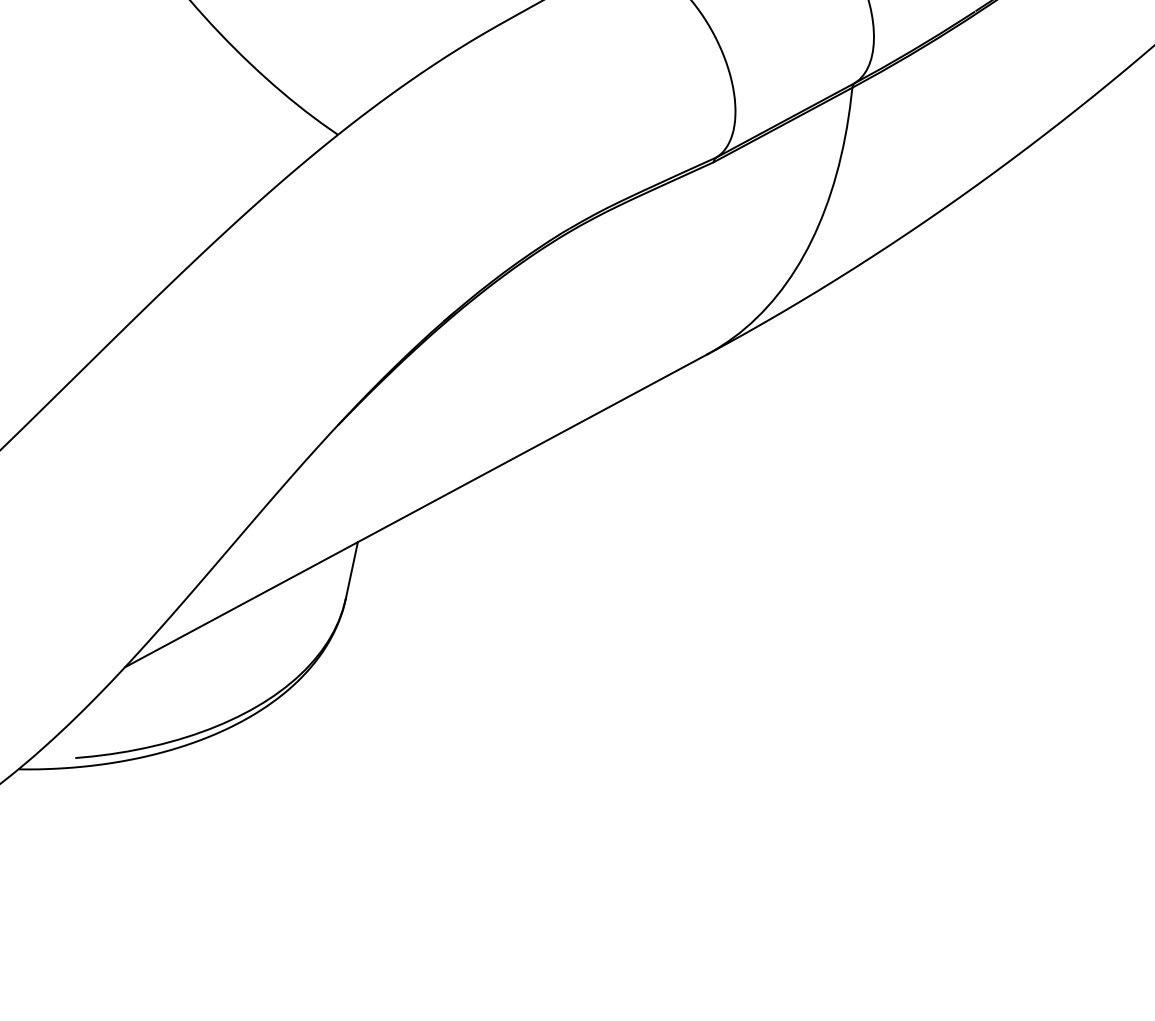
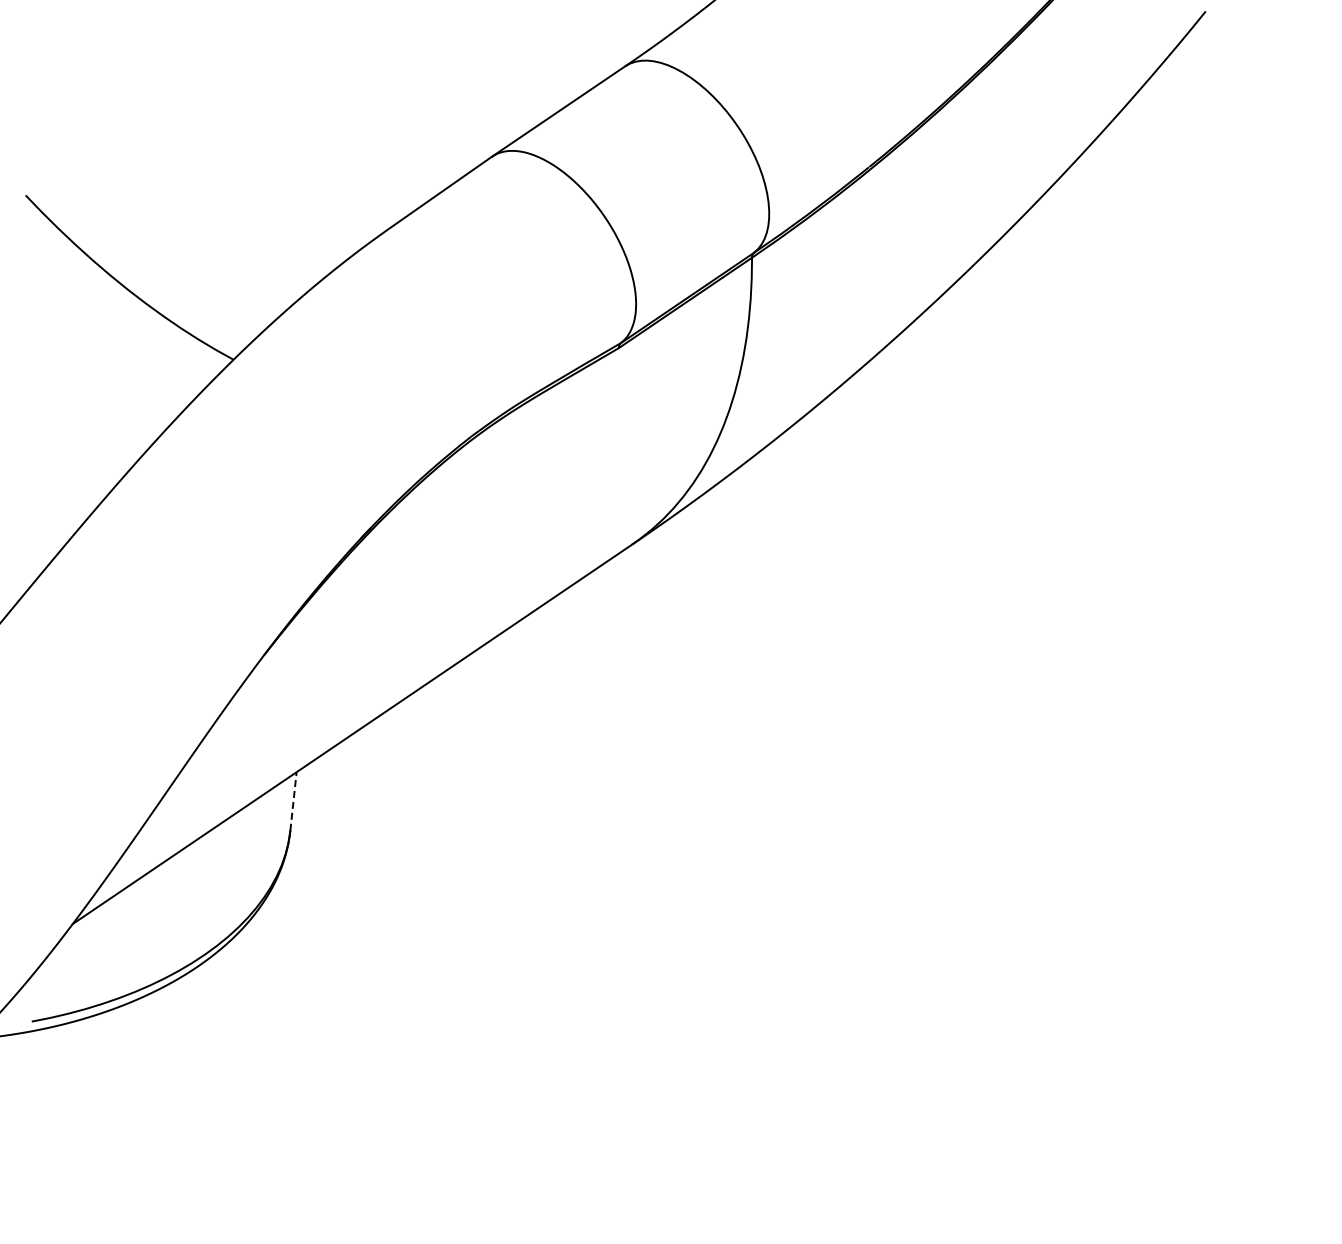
line: (351, 569) -> (293, 800), solid -> dashed

